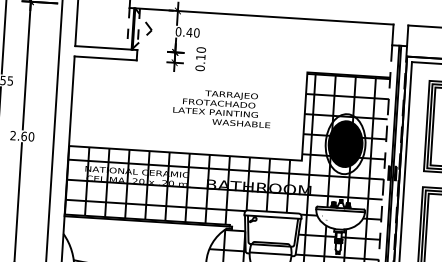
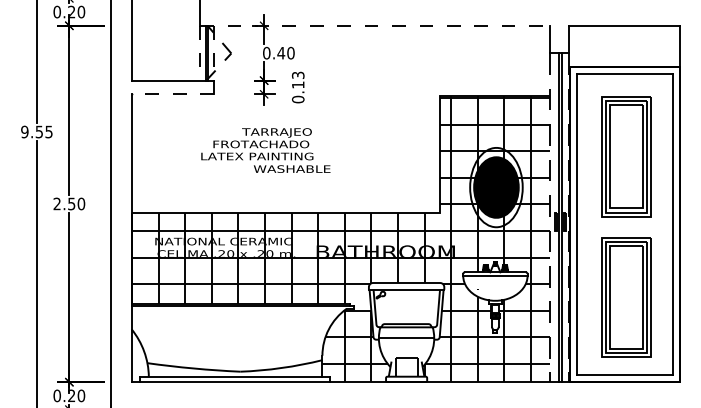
line: (261, 16) -> (374, 25), solid -> dashed
text: (201, 50) -> (298, 75), 0.10 -> 0.13
line: (105, 58) -> (172, 94), solid -> dashed
text: (222, 108) -> (265, 150), moved
text: (24, 136) -> (71, 203), 2.60 -> 2.50

